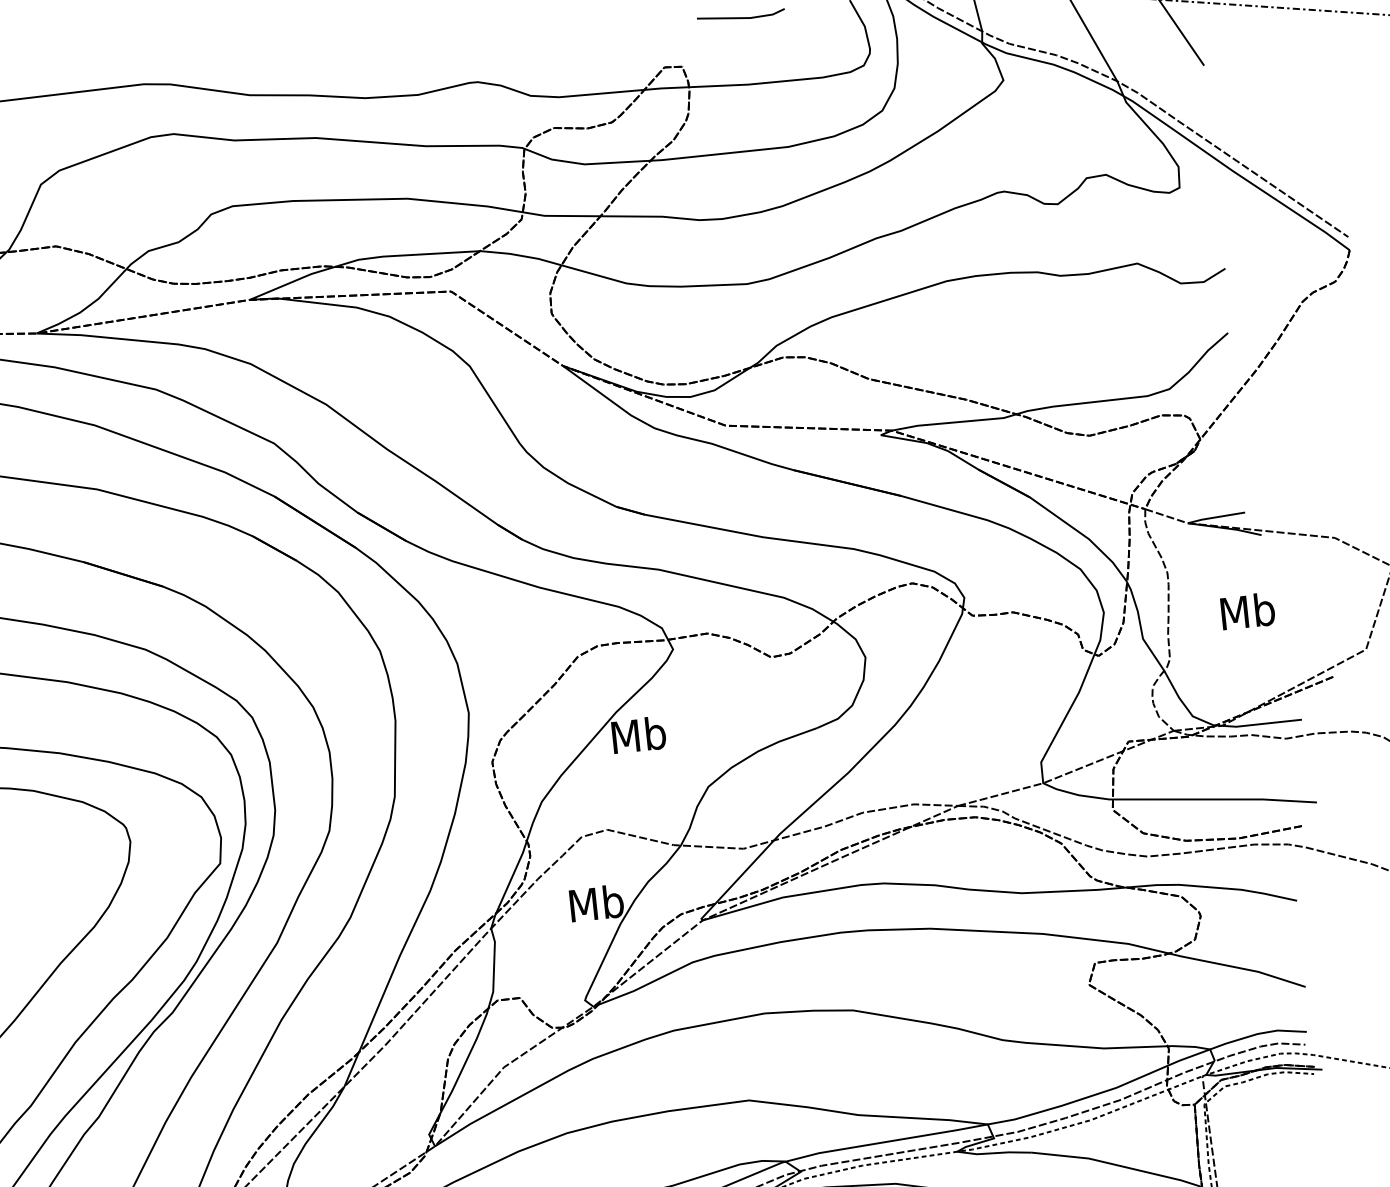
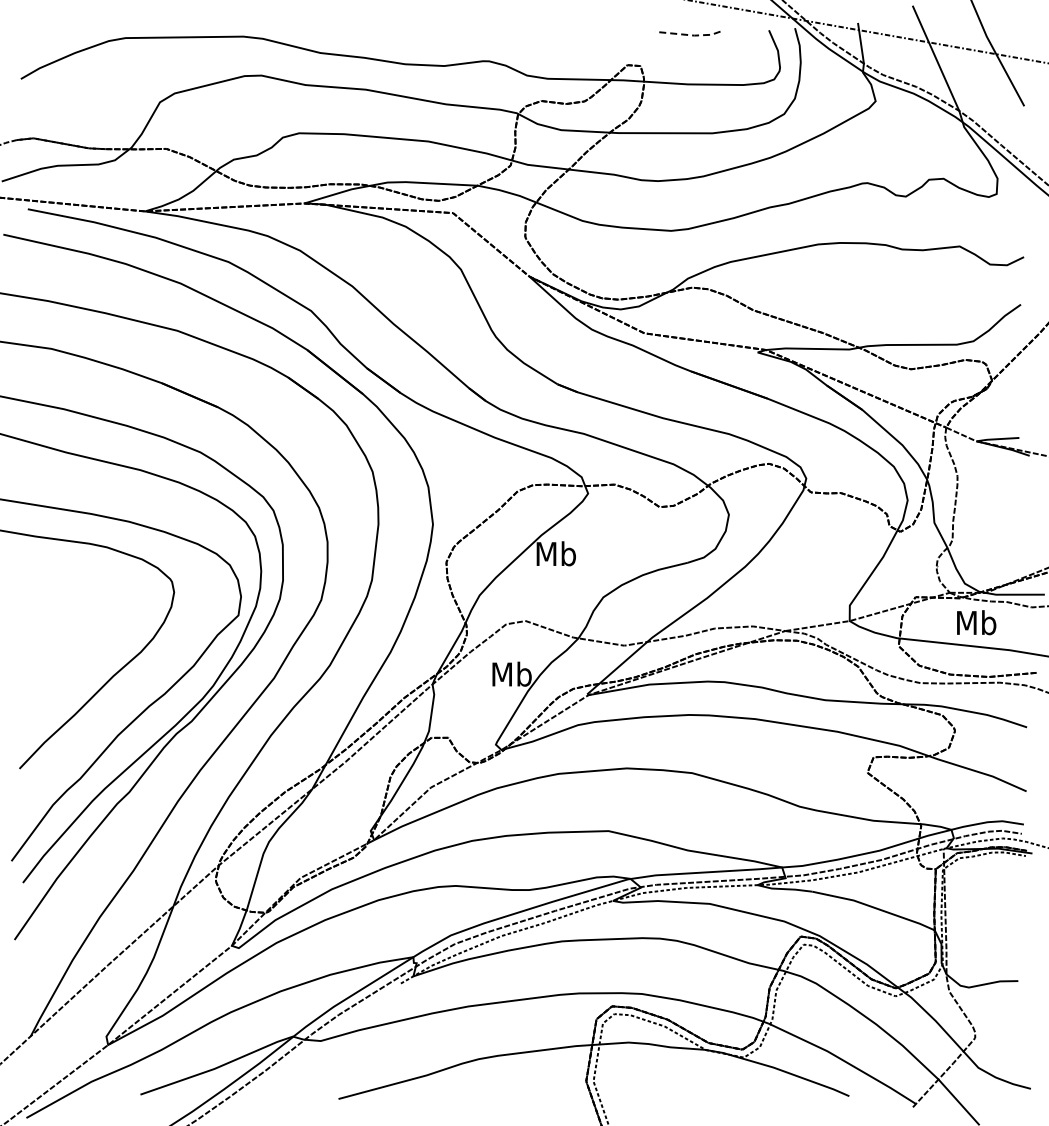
line: (742, 18) -> (688, 35), solid -> dashed
text: (1247, 610) -> (976, 622), moved

